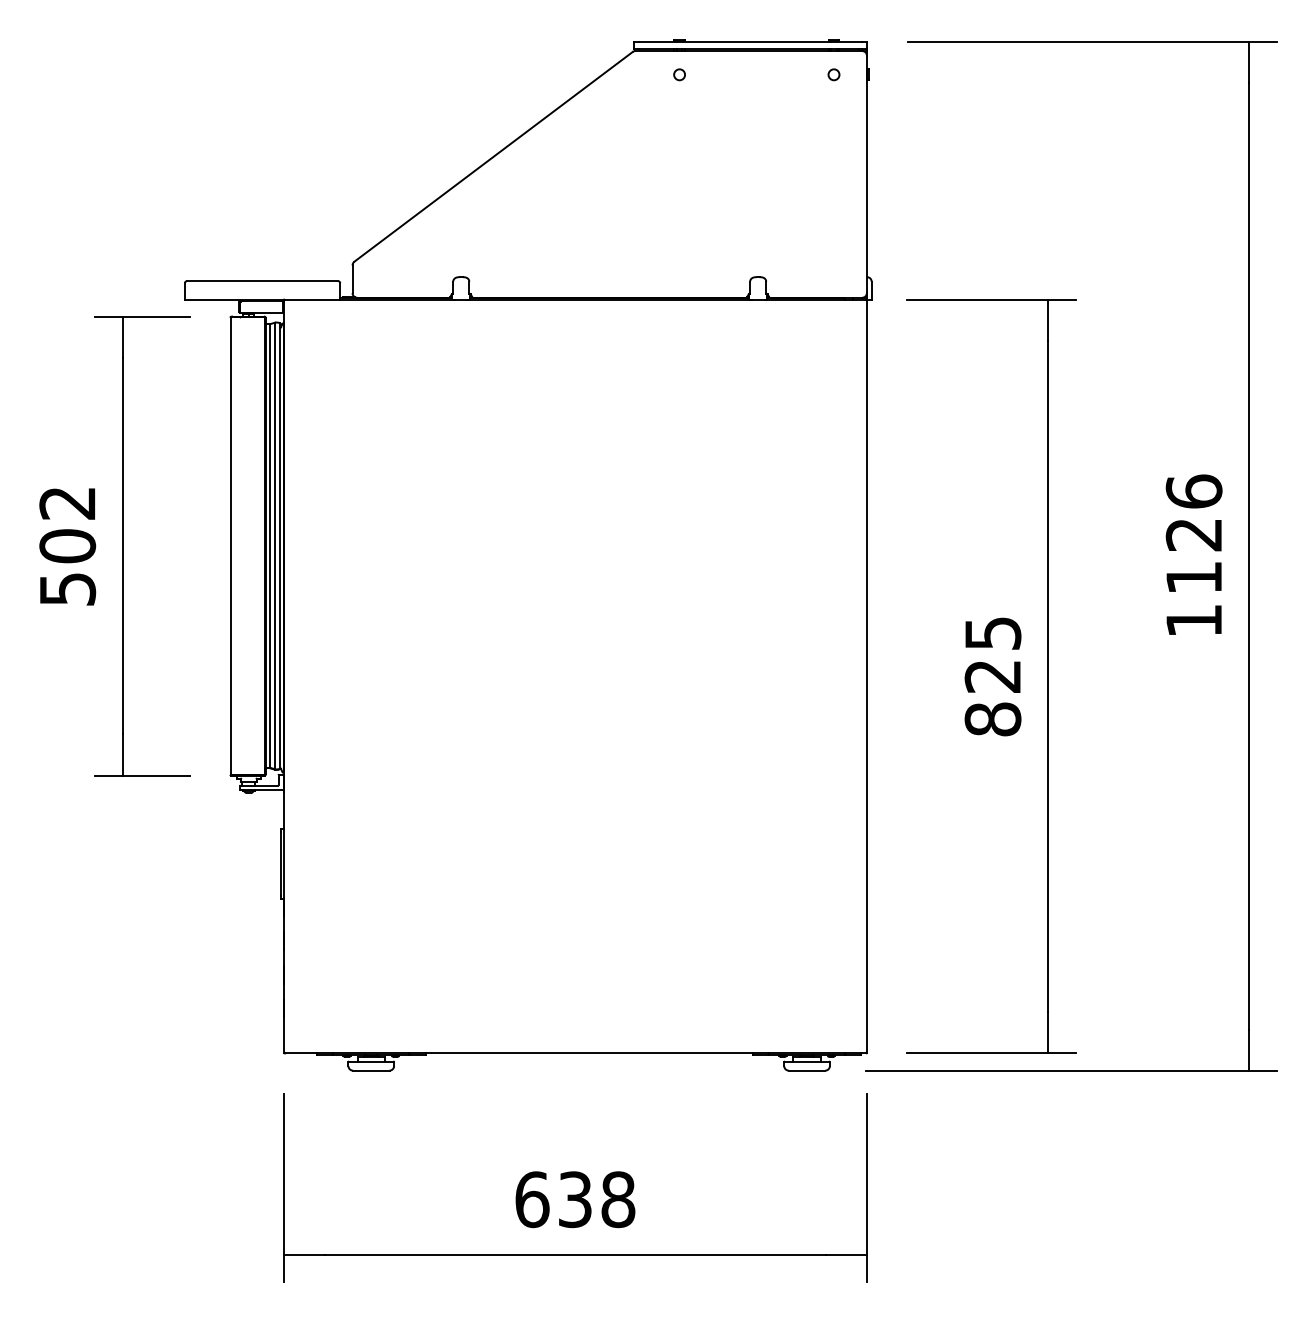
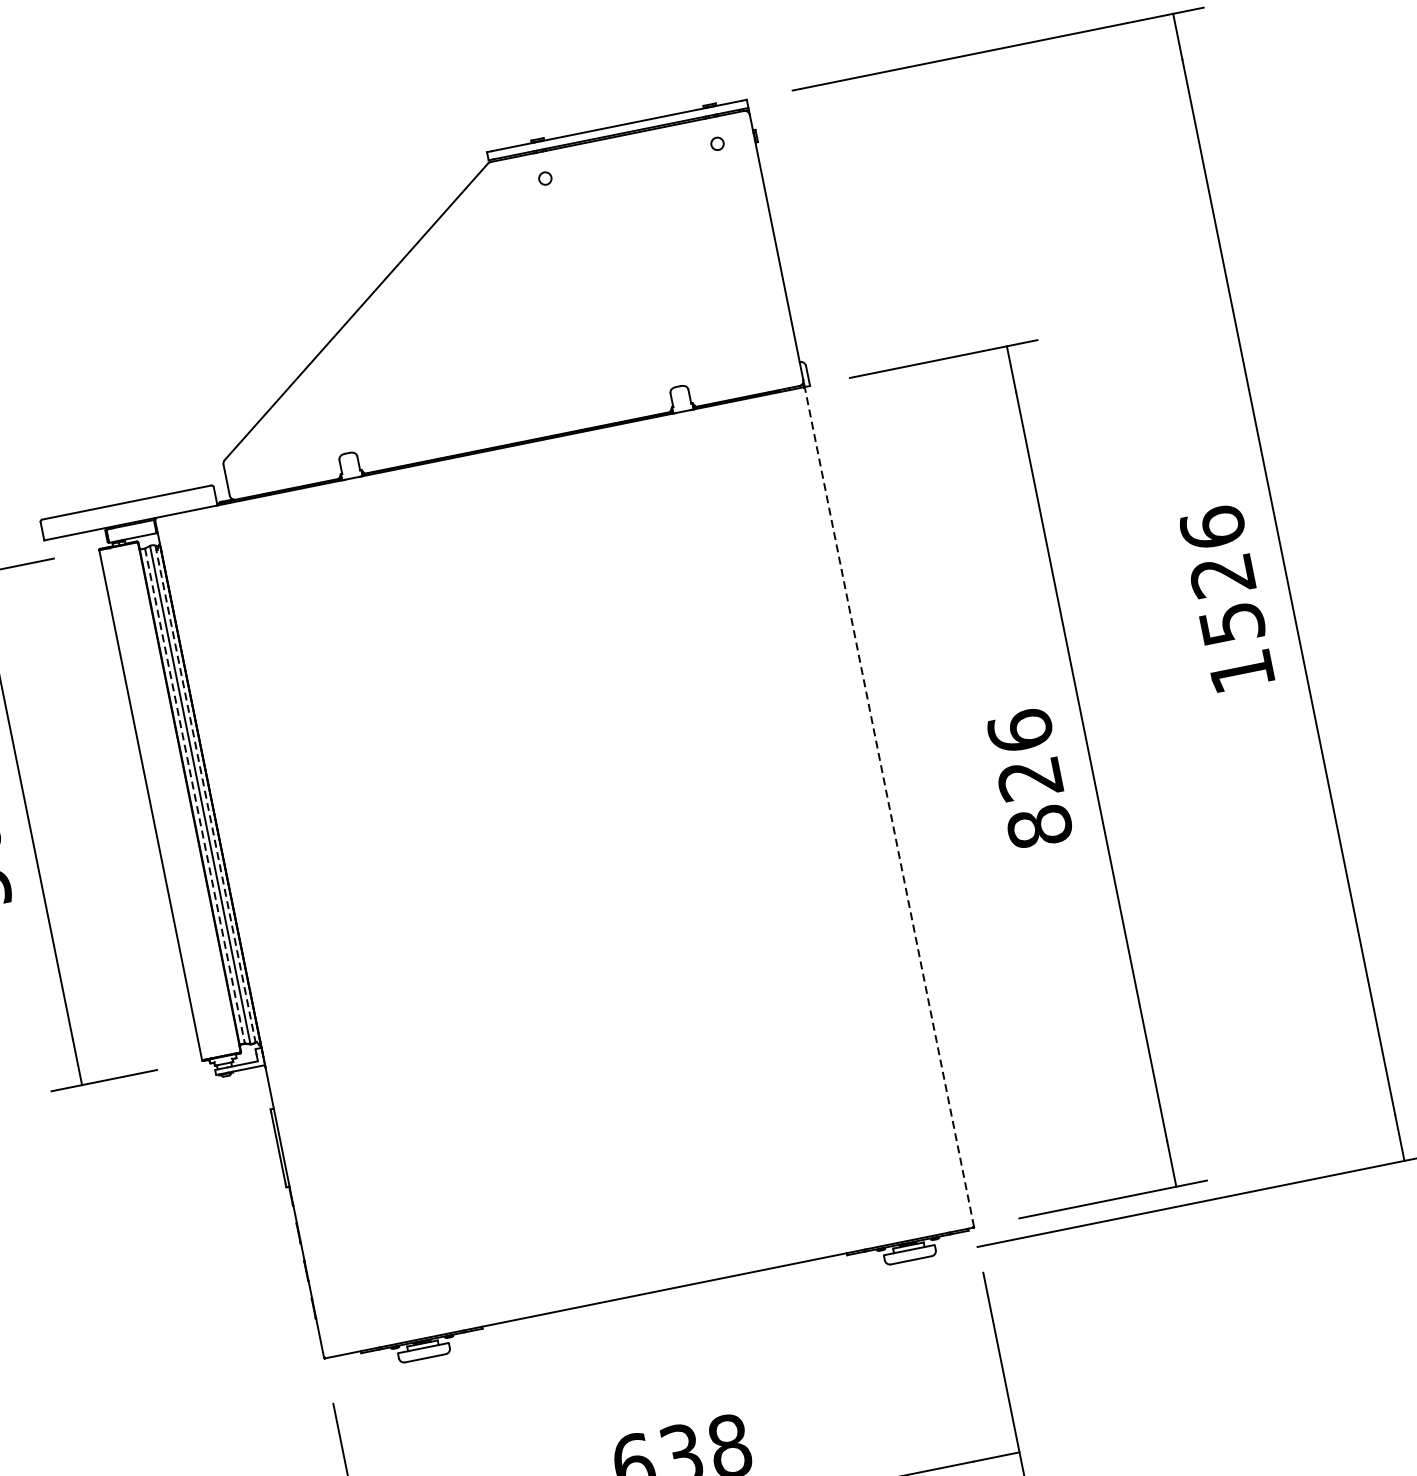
line: (270, 546) -> (195, 796), solid -> dashed
line: (279, 546) -> (205, 794), solid -> dashed
text: (1194, 578) -> (1232, 624), 1126 -> 1526
text: (992, 633) -> (1019, 731), 825 -> 826
line: (866, 675) -> (888, 806), solid -> dashed

